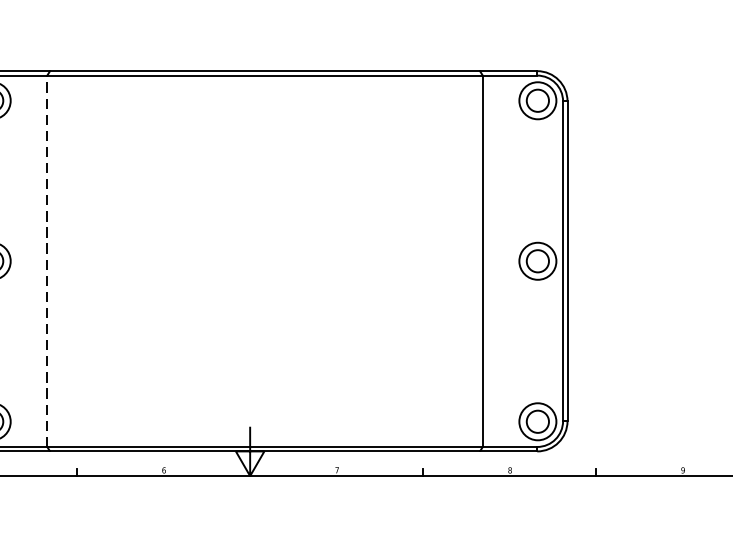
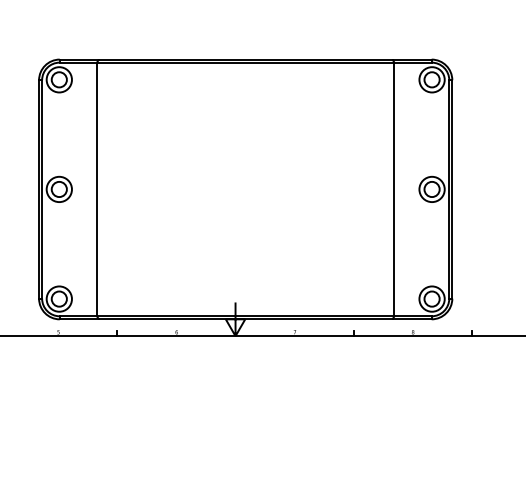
line: (46, 261) -> (96, 189), dashed -> solid

